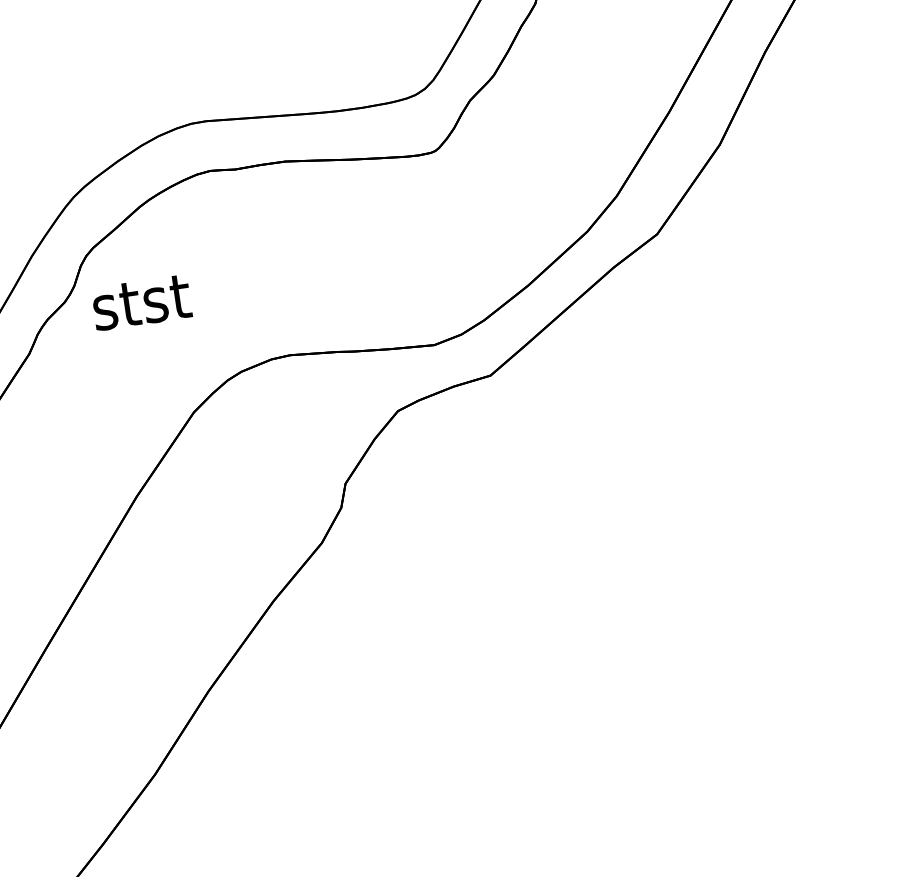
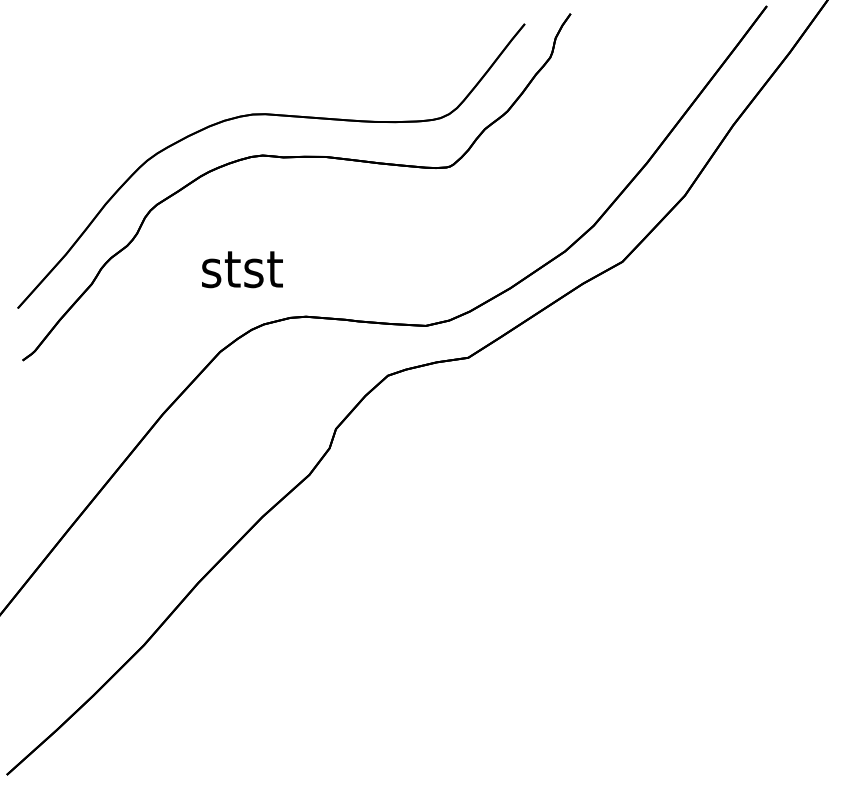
text: (141, 302) -> (242, 269), moved

